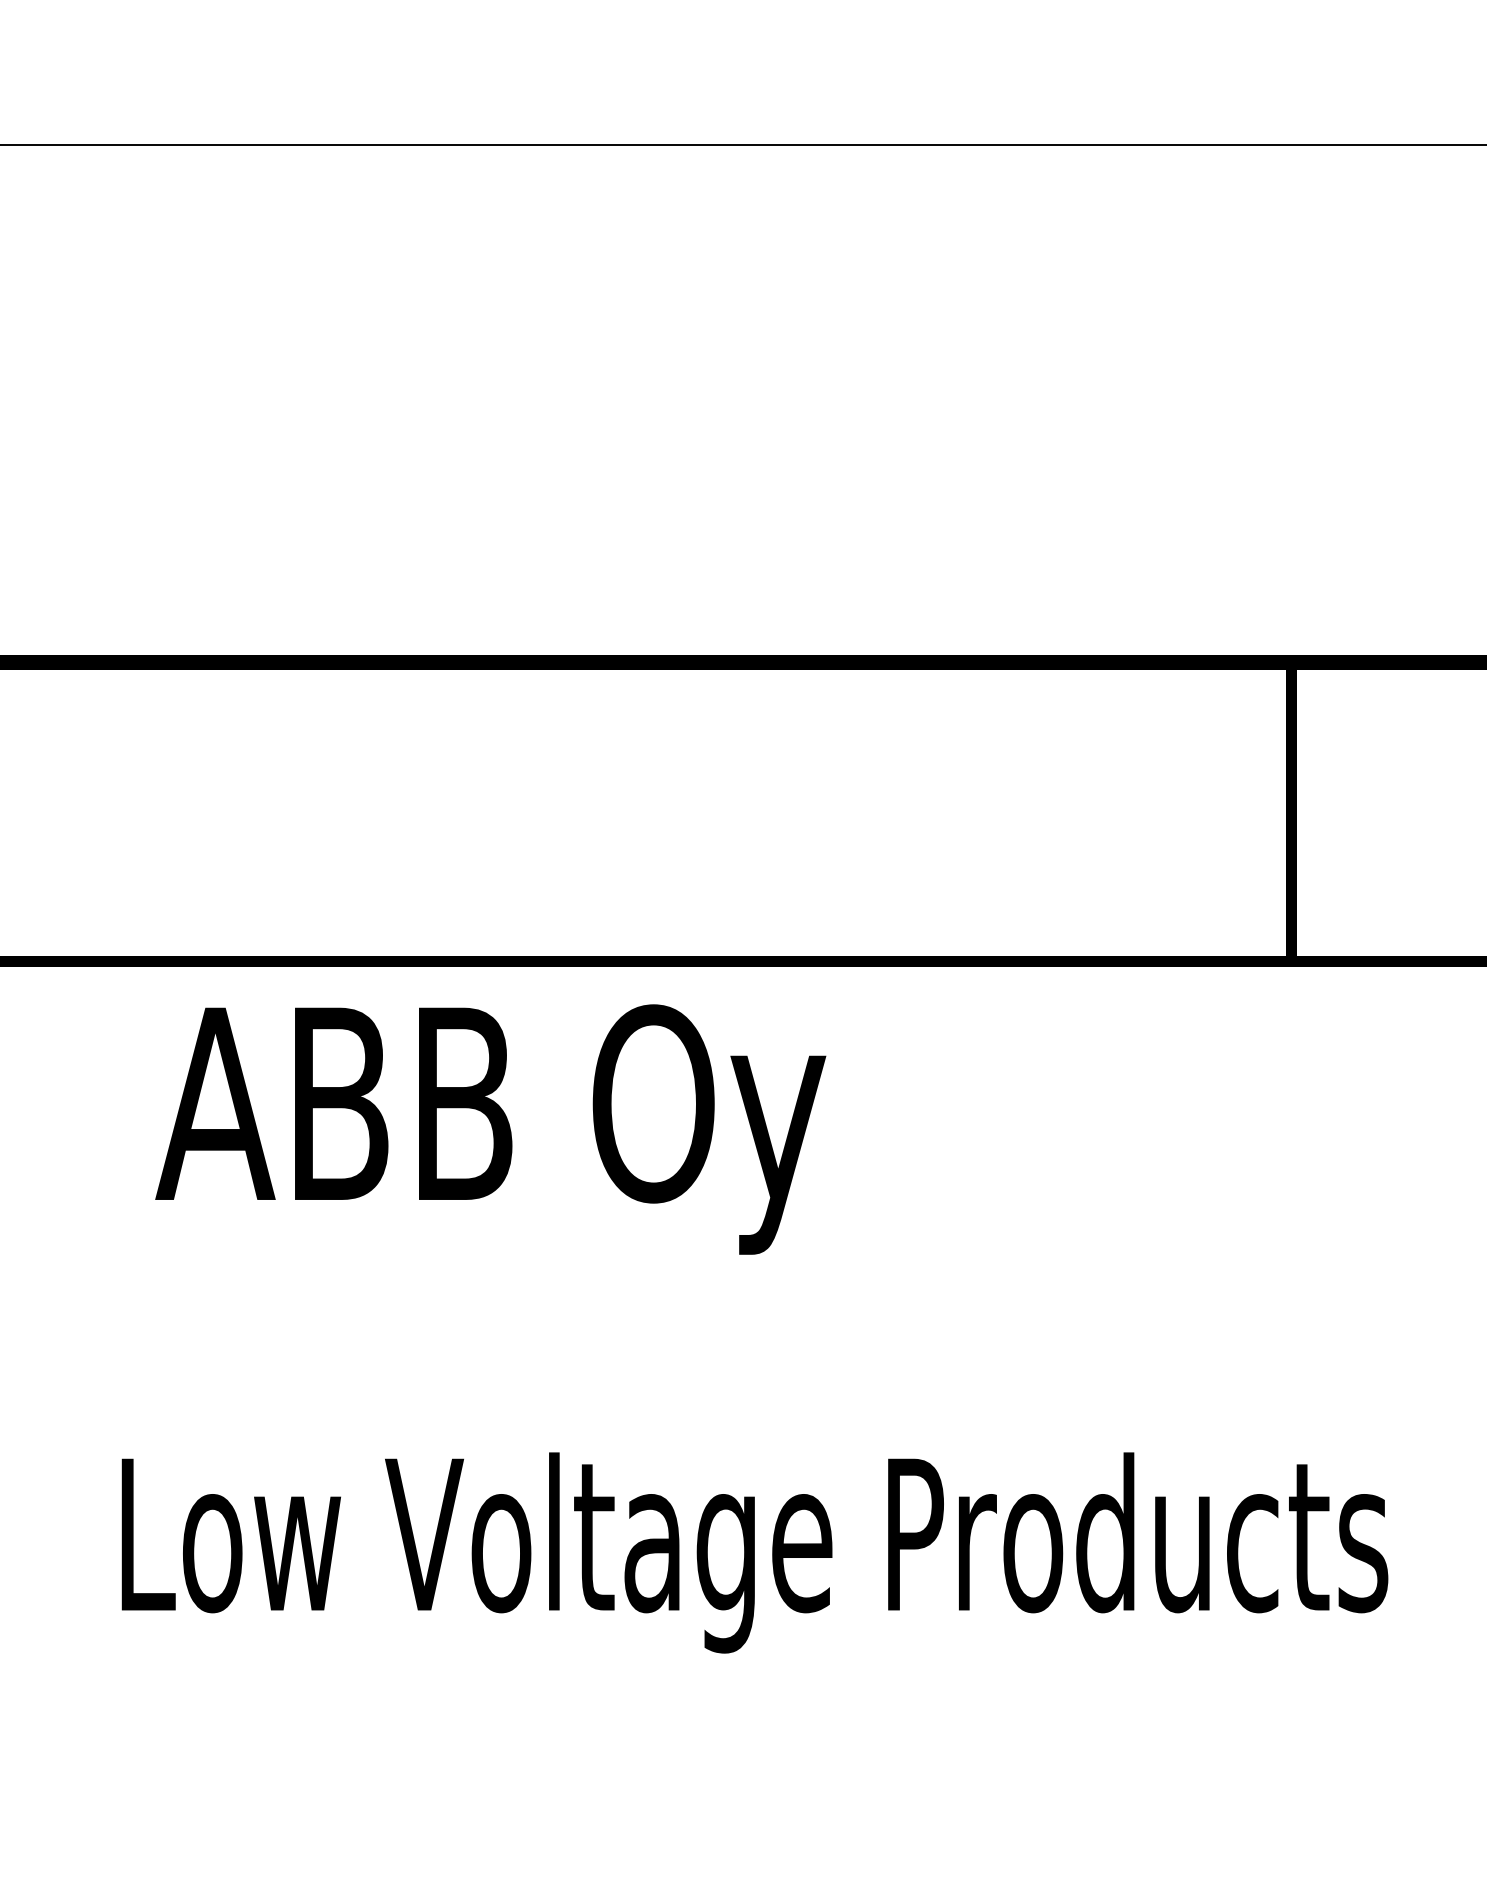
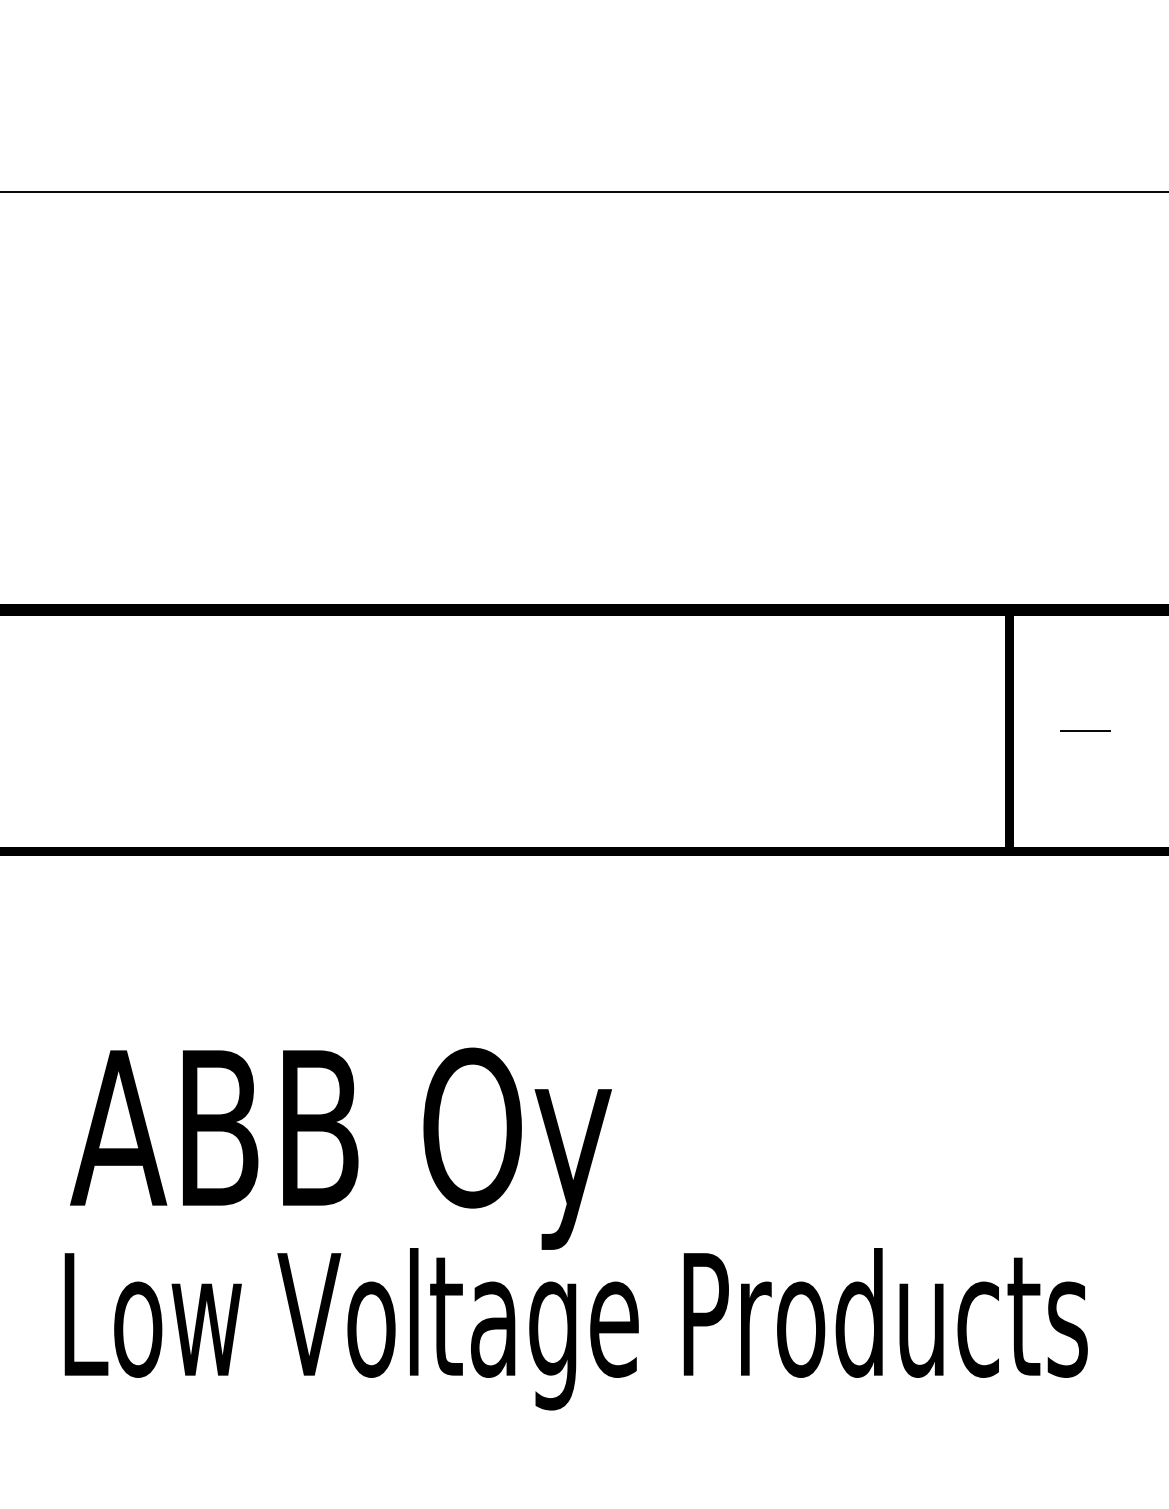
line: (1385, 811) -> (1085, 730), added
text: (490, 1129) -> (340, 1148), moved

